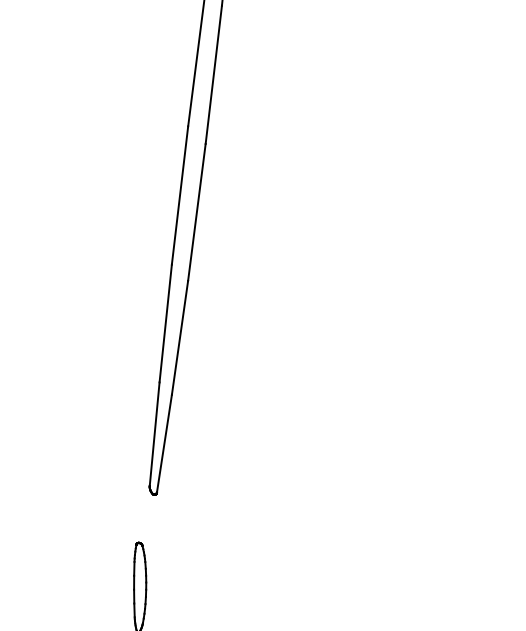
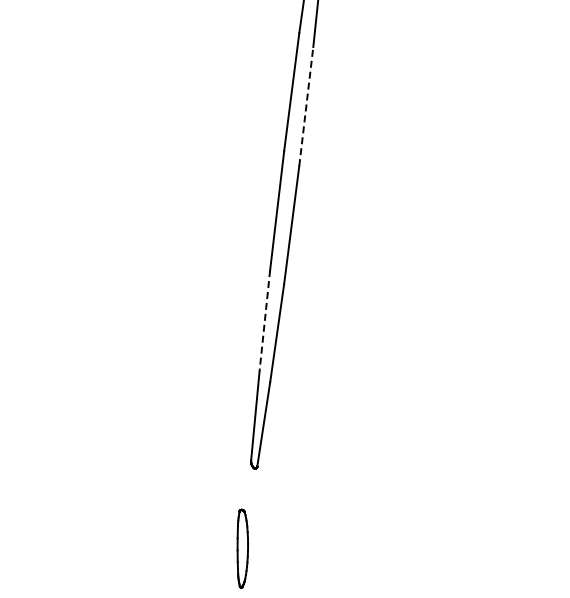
line: (214, 74) -> (306, 106), solid -> dashed
line: (165, 324) -> (264, 321), solid -> dashed

